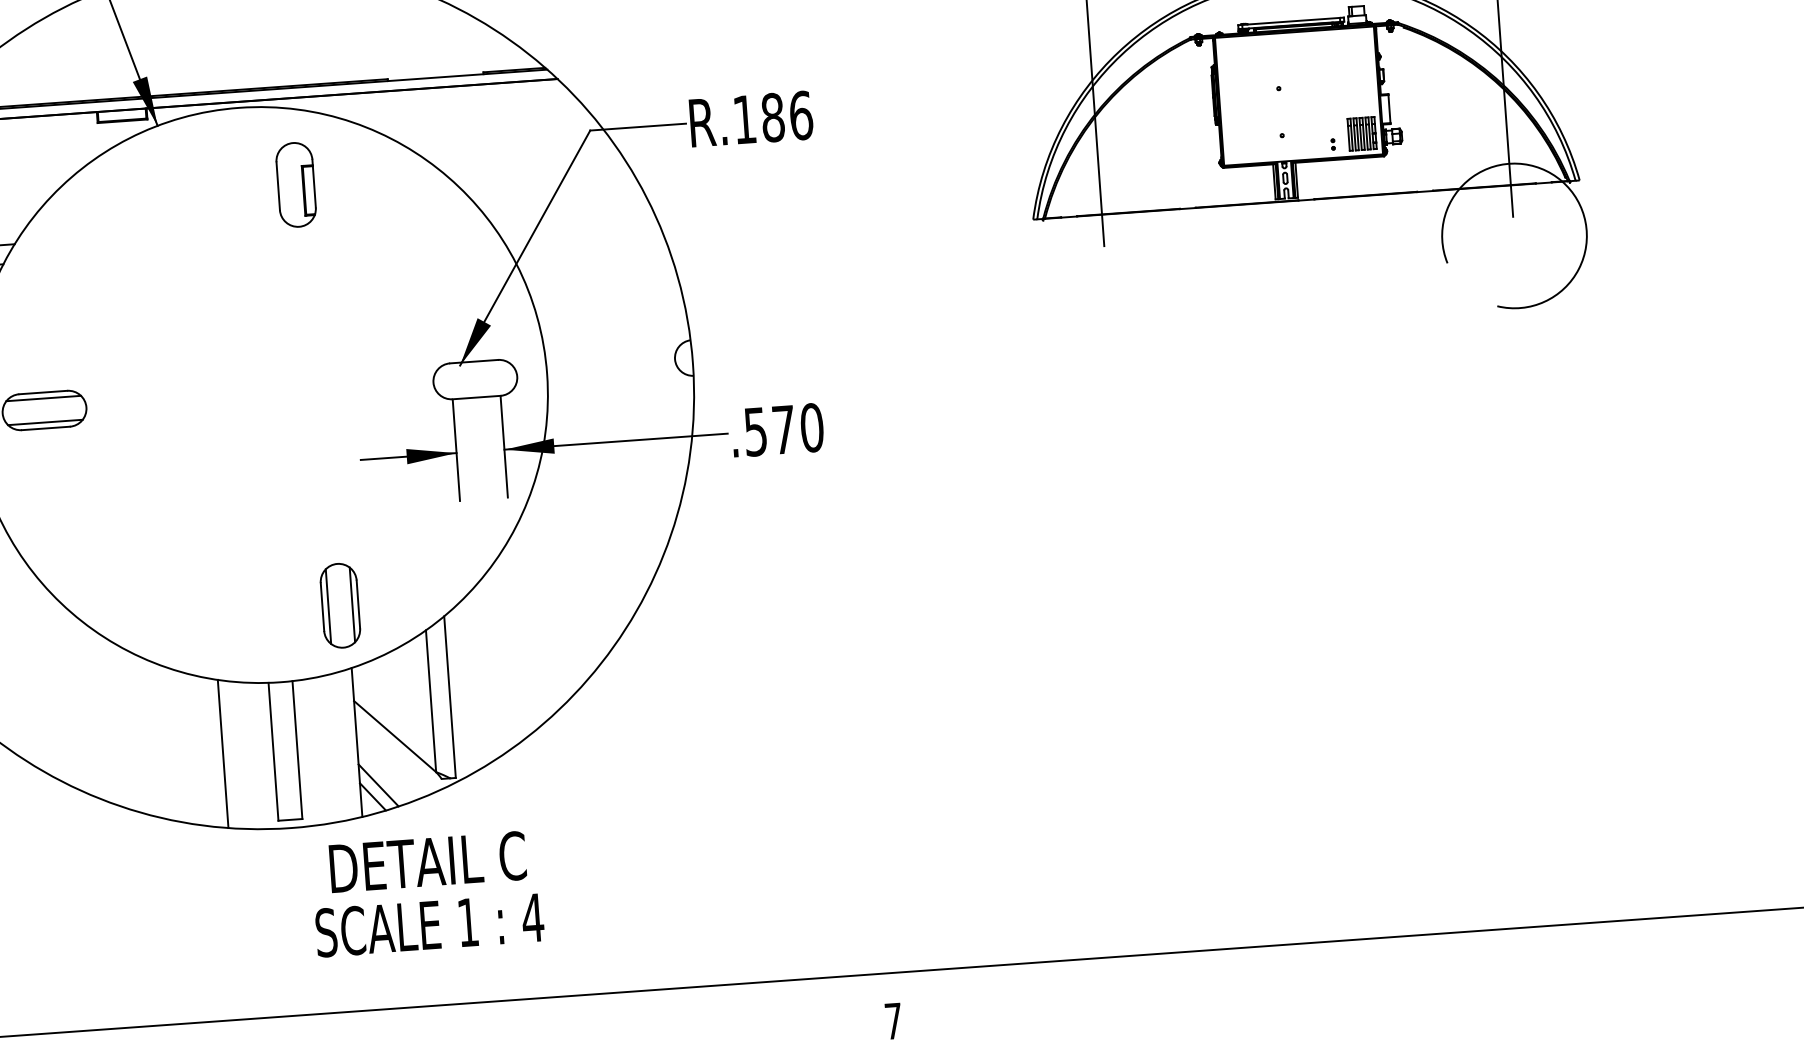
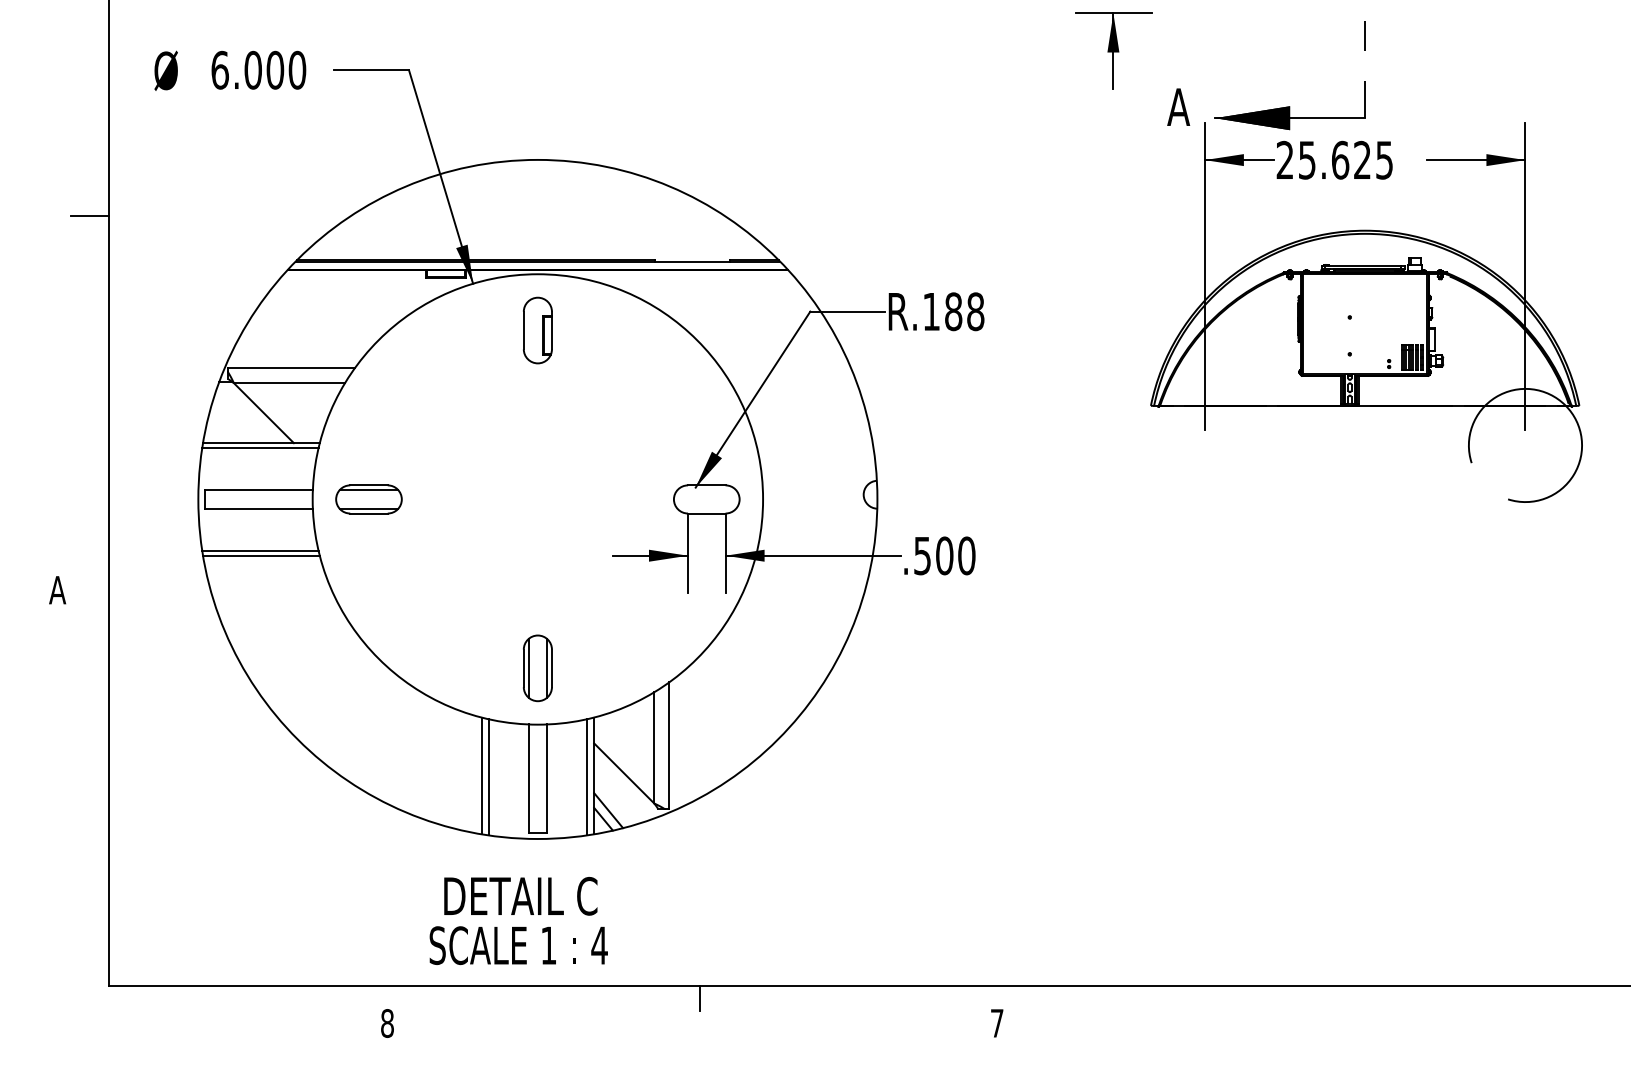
text: (800, 115) -> (975, 311), R.186 -> R.188
part: (295, 184) -> (537, 330), moved
text: (783, 429) -> (944, 555), .570 -> .500
part: (339, 606) -> (537, 668), moved
line: (347, 745) -> (586, 777), added
line: (213, 752) -> (481, 775), added
text: (427, 894) -> (518, 921), moved
line: (511, 1016) -> (699, 998), added

